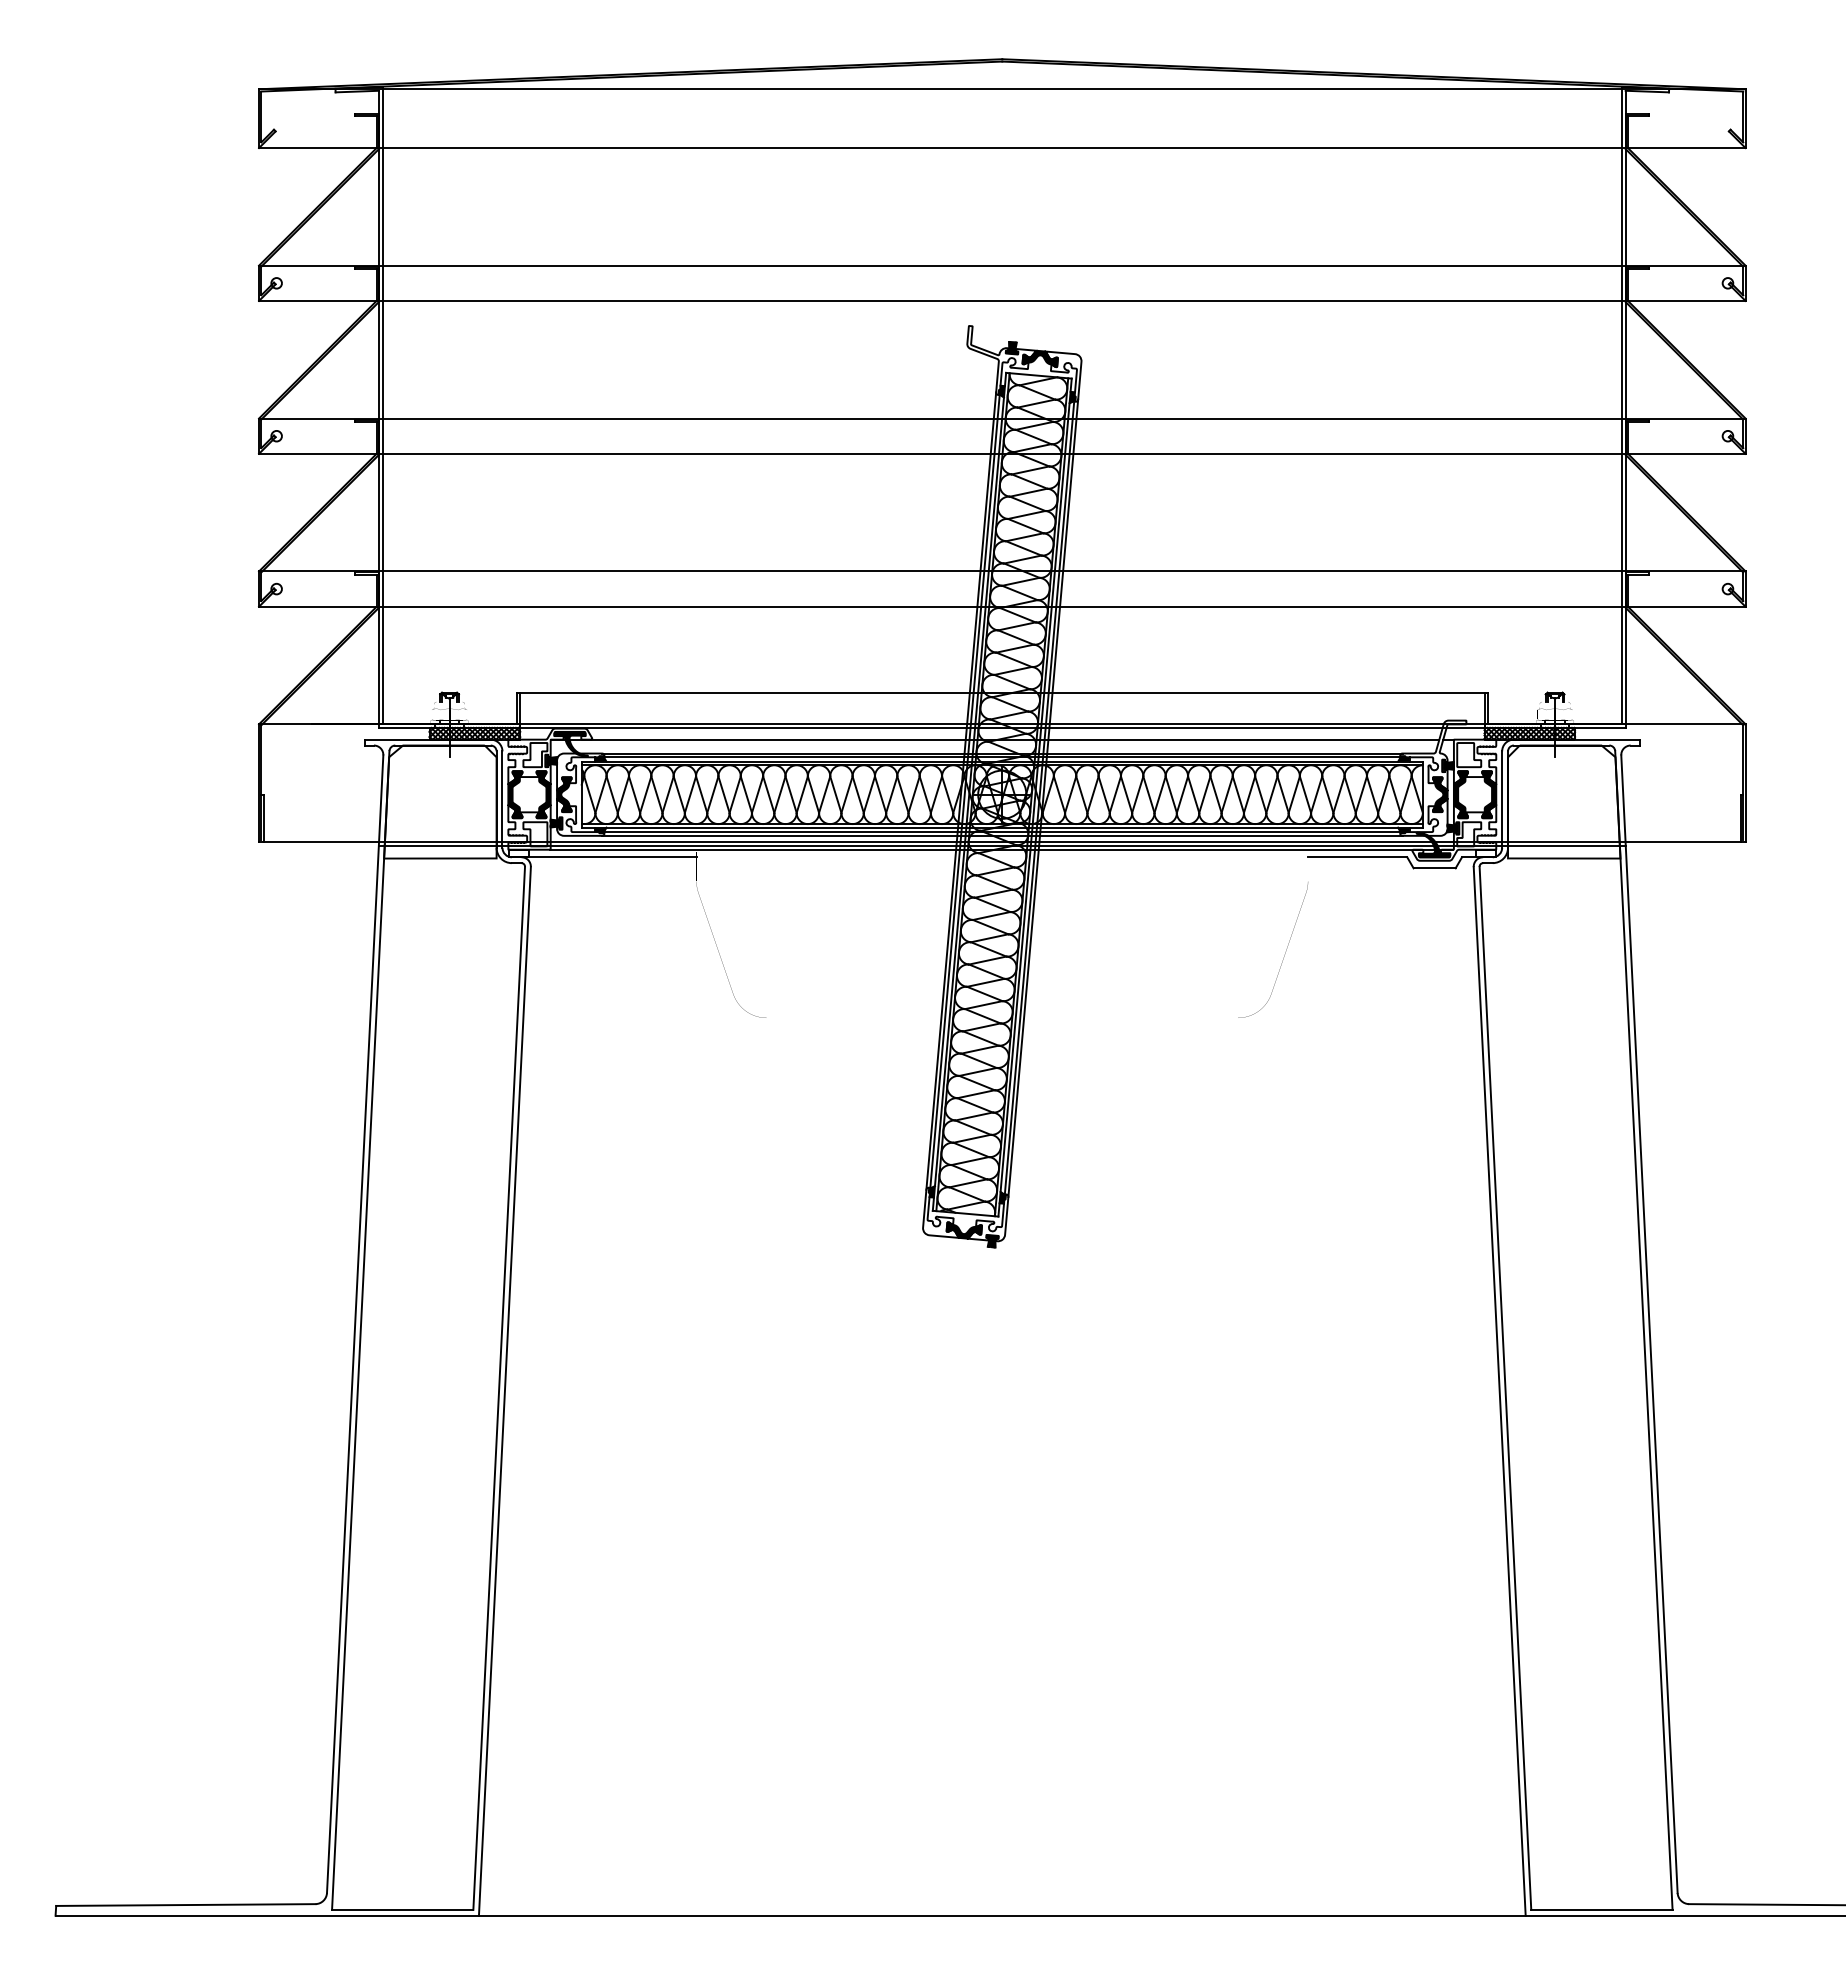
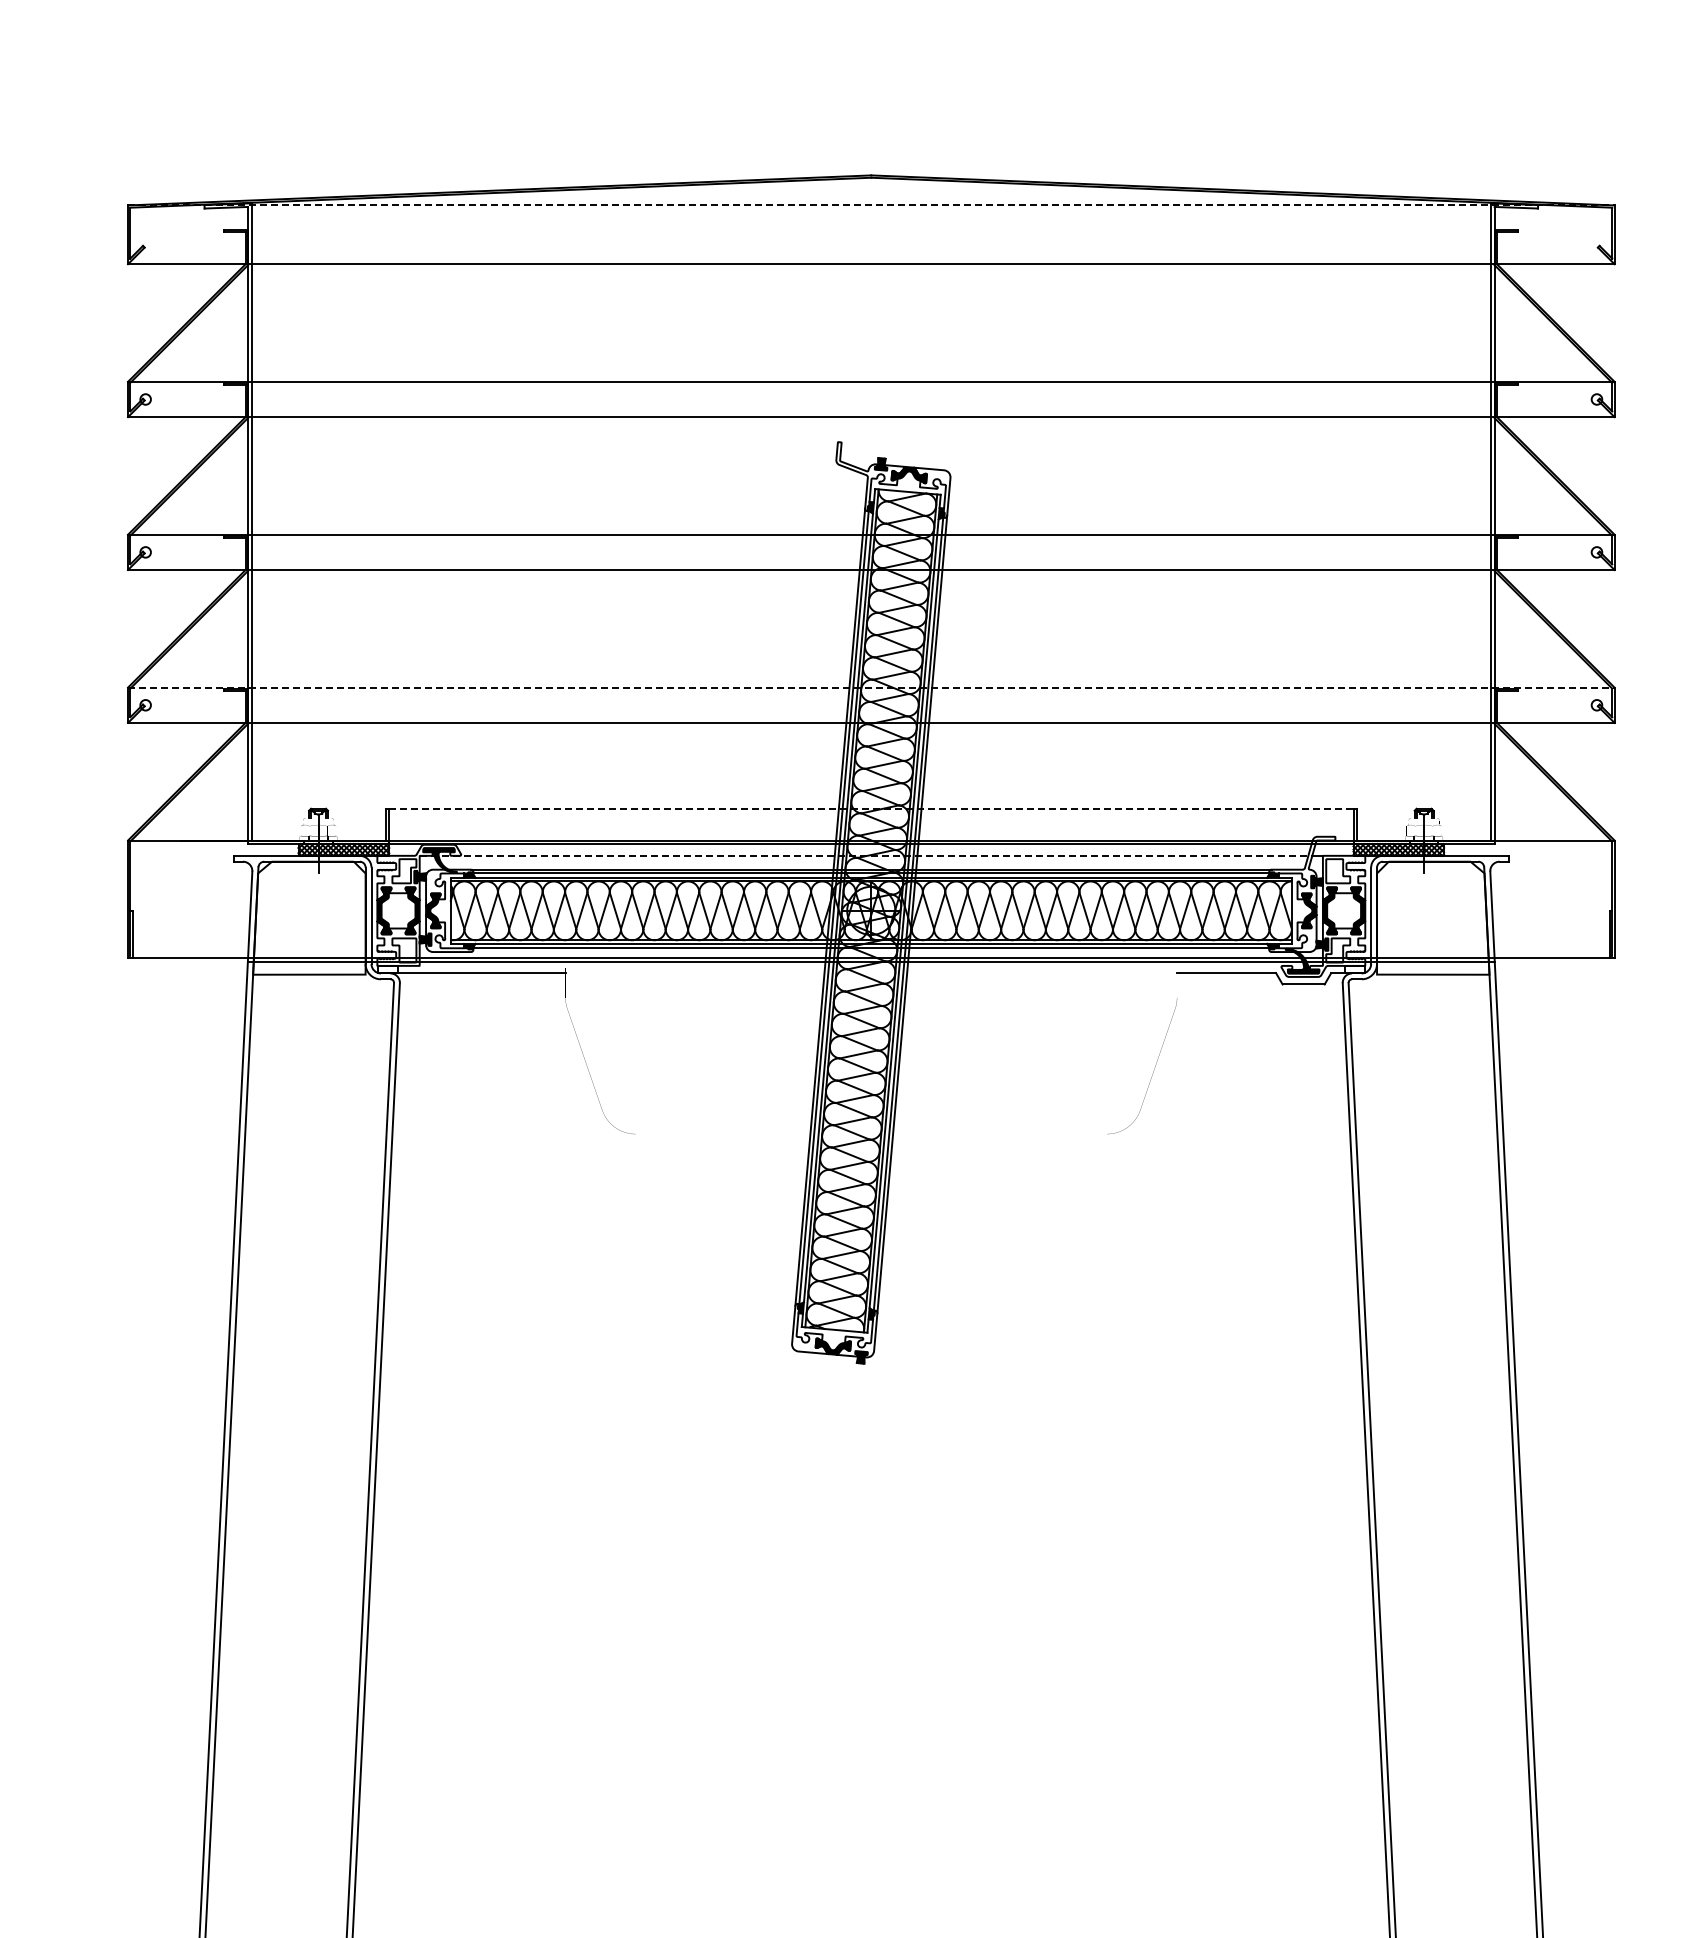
line: (1002, 89) -> (871, 205), solid -> dashed
line: (1002, 571) -> (871, 687), solid -> dashed
line: (1002, 692) -> (871, 808), solid -> dashed
line: (995, 739) -> (864, 855), solid -> dashed
line: (1002, 835) -> (871, 951), removed
line: (1001, 849) -> (870, 965), removed

